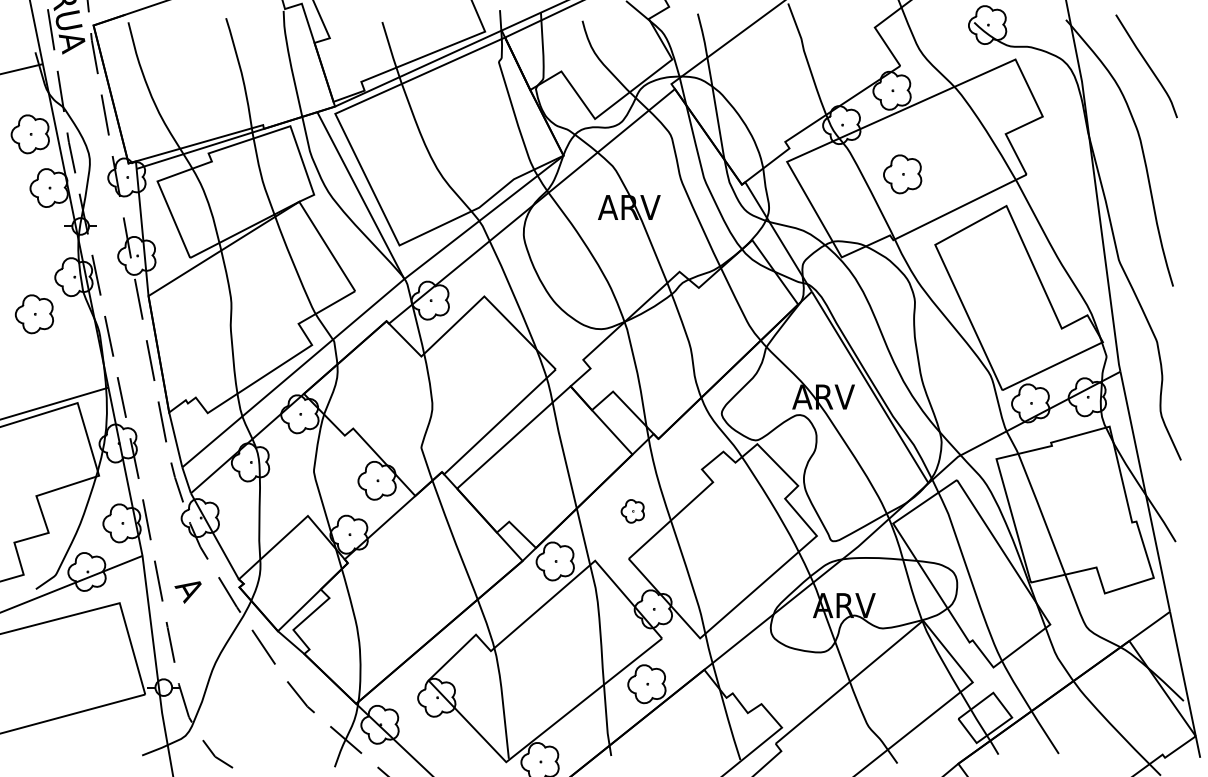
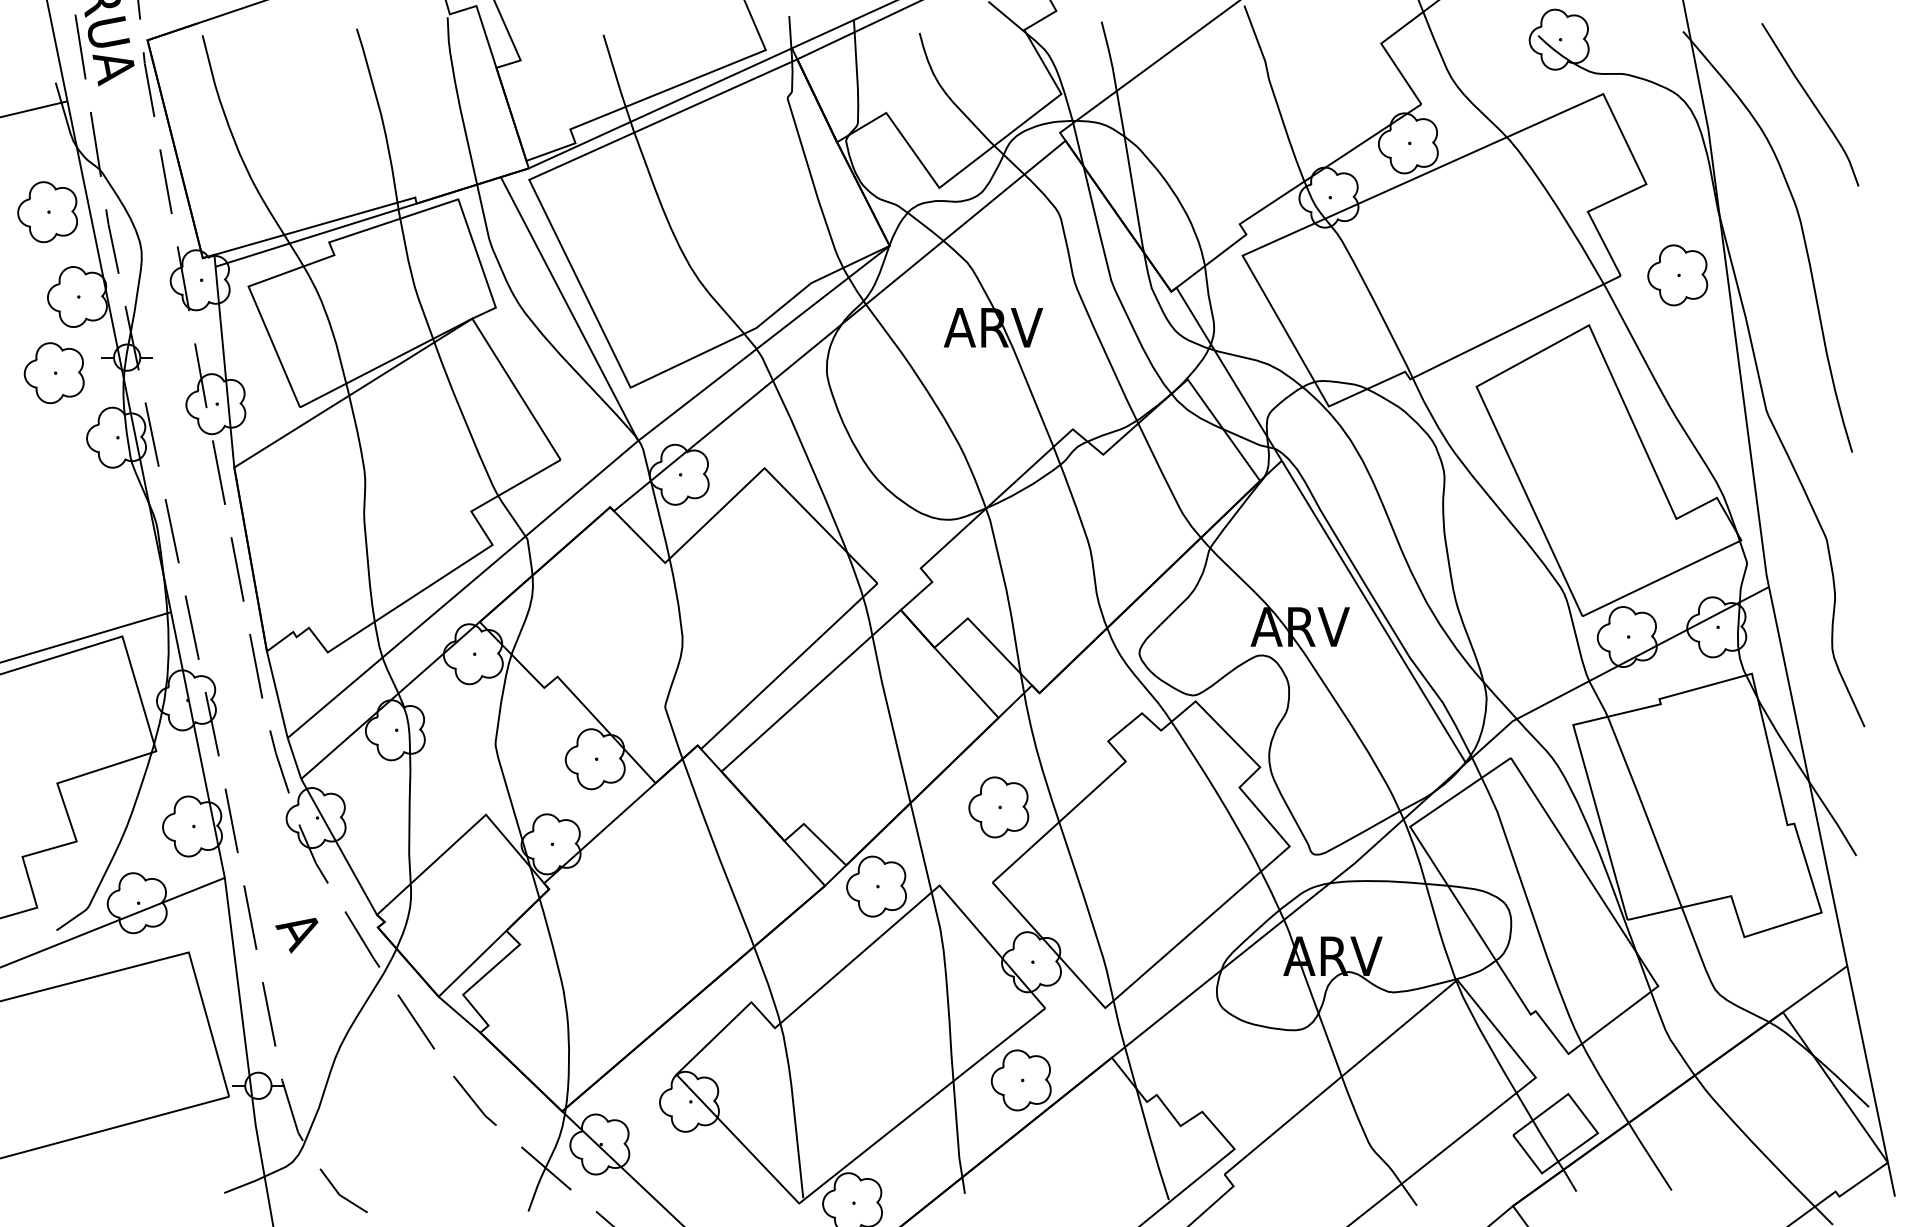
part: (902, 174) -> (1677, 275), moved
part: (33, 314) -> (52, 373), moved
part: (632, 511) -> (998, 807), size x1.67

